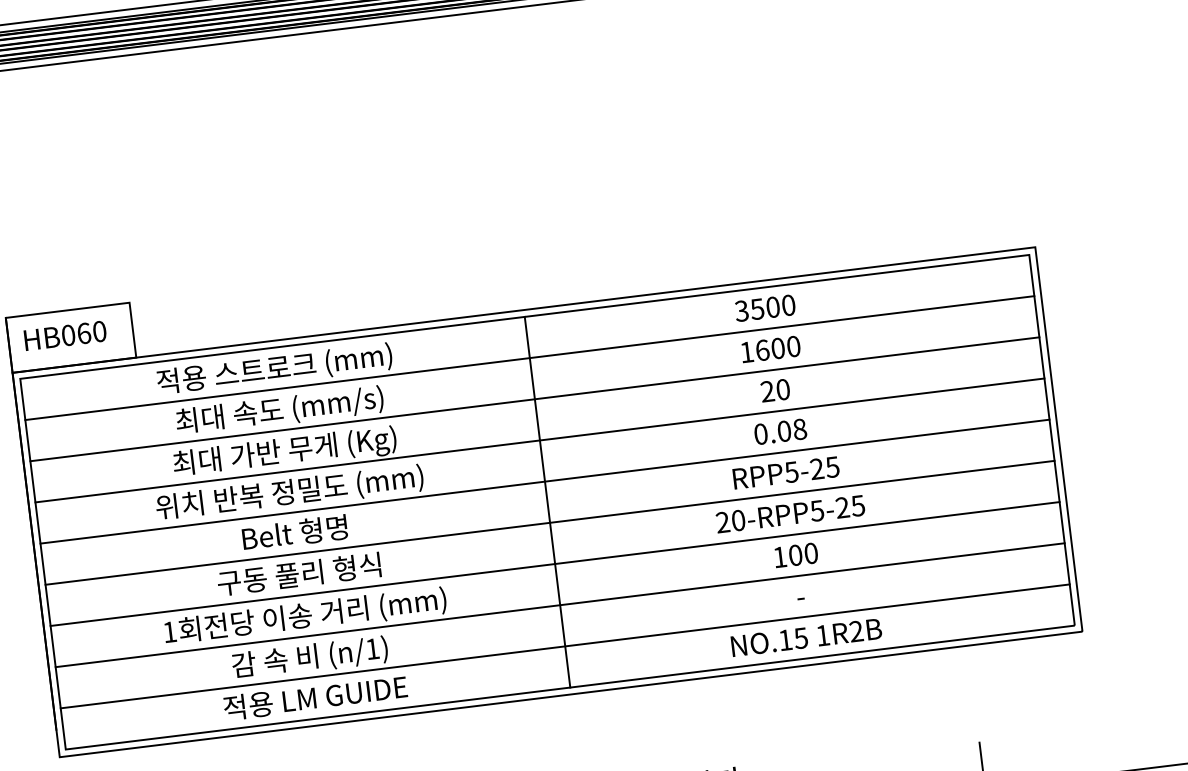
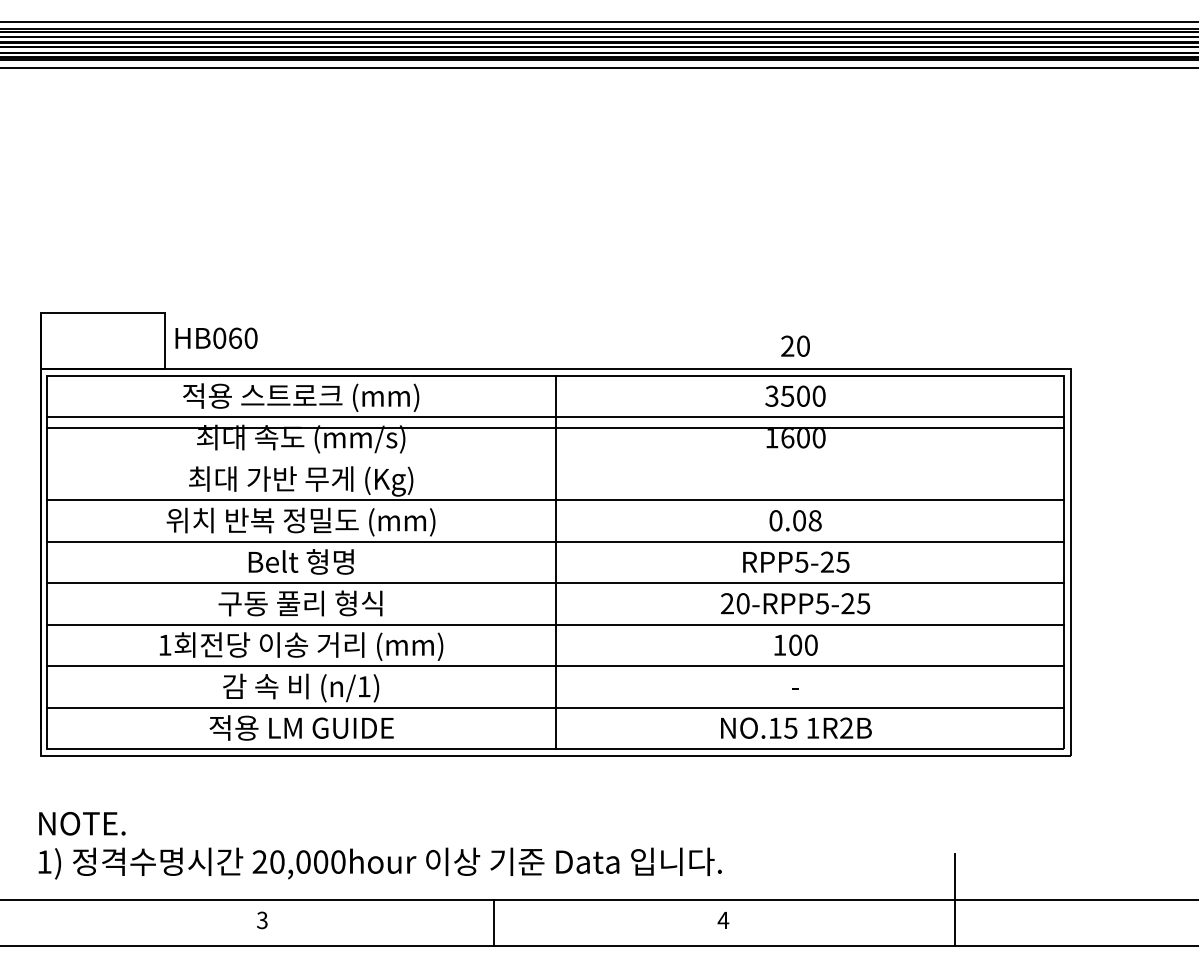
text: (65, 334) -> (216, 337), moved
text: (775, 389) -> (795, 345), moved
line: (534, 399) -> (555, 427), moved

